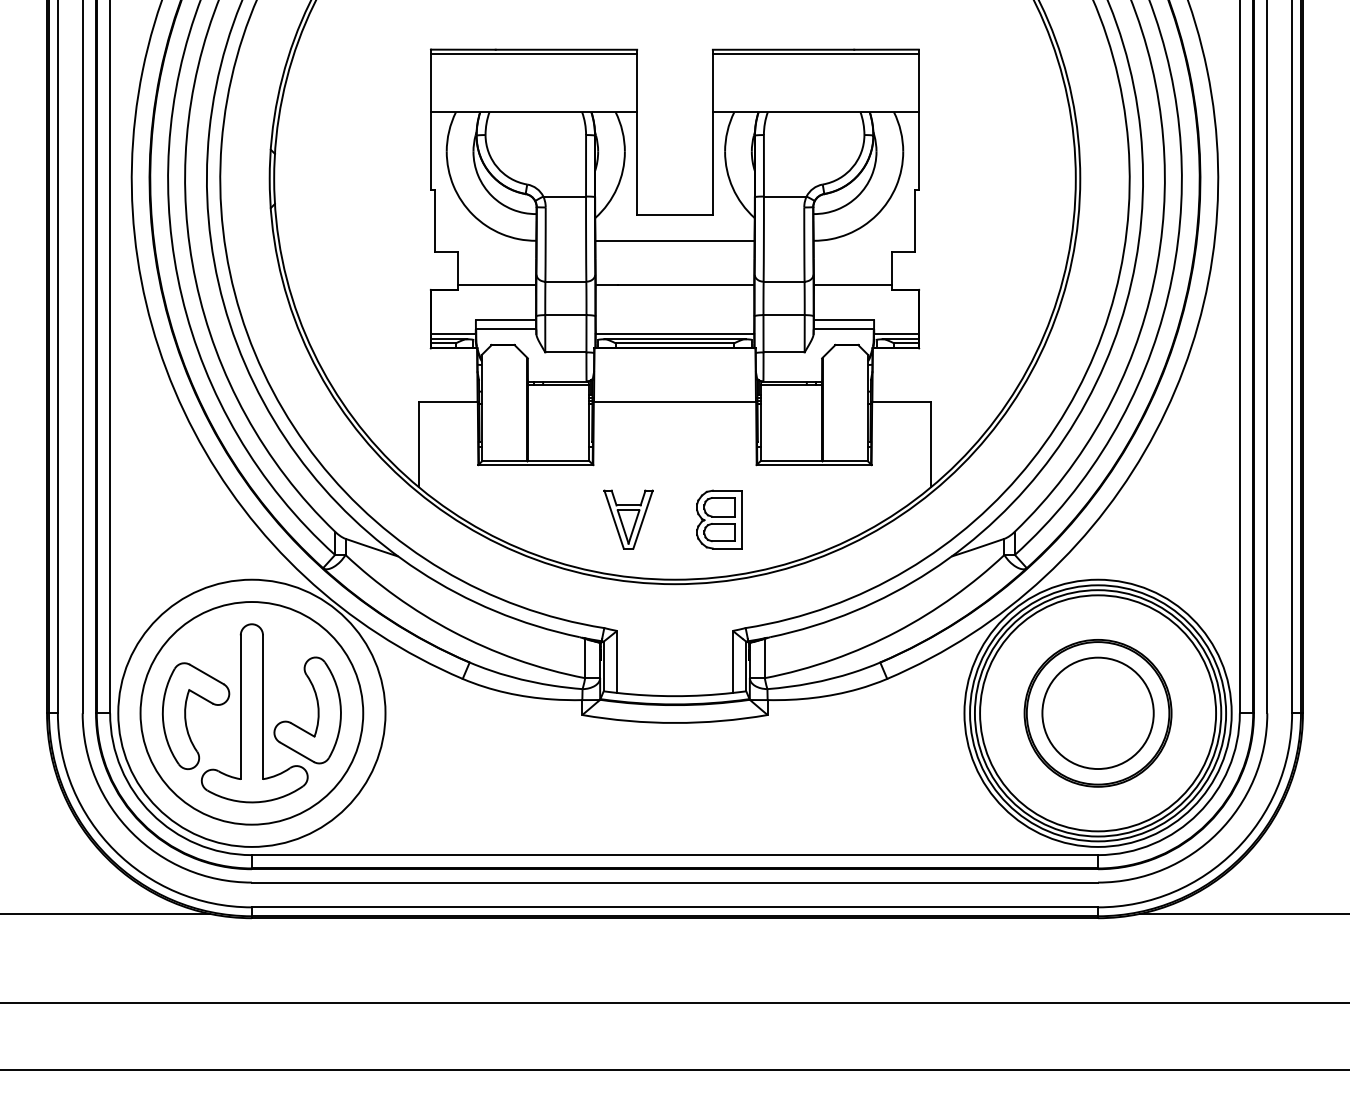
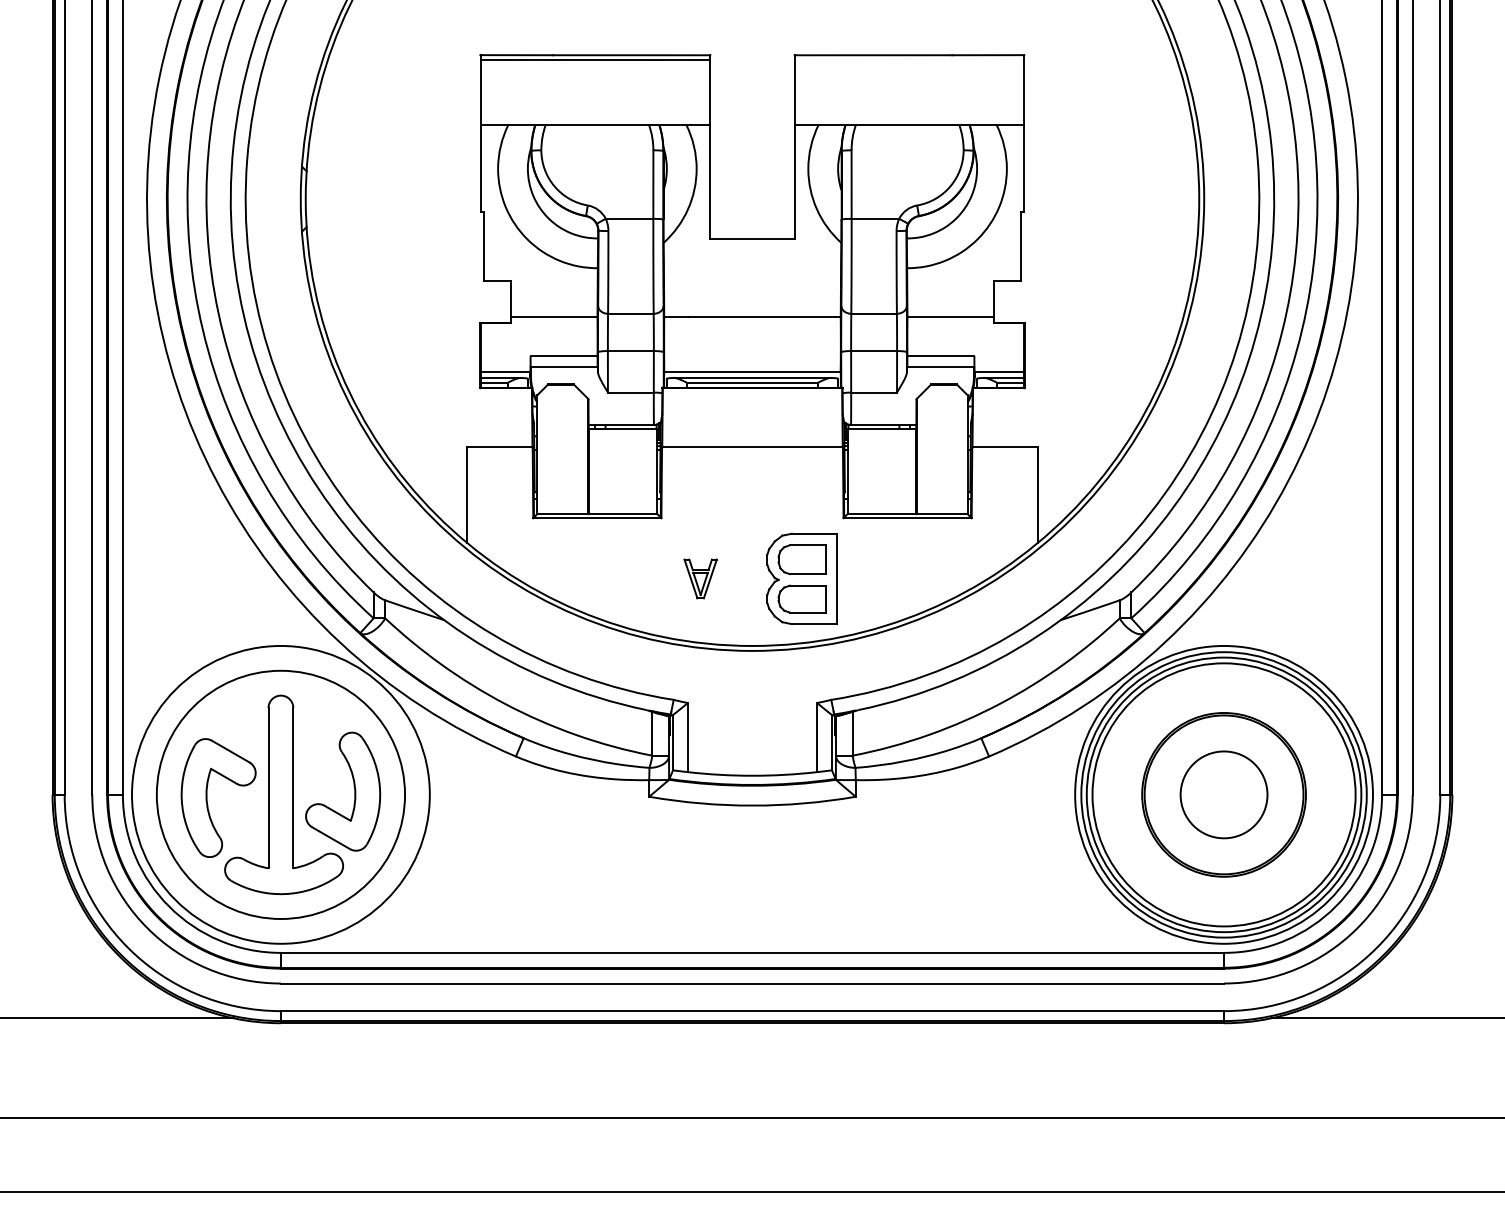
line: (815, 54) -> (909, 60), removed
line: (675, 241) -> (752, 268), removed
part: (628, 519) -> (700, 578), size x0.6
part: (718, 519) -> (801, 578), size x1.4
circle: (1098, 712) -> (1224, 794), size x0.7

